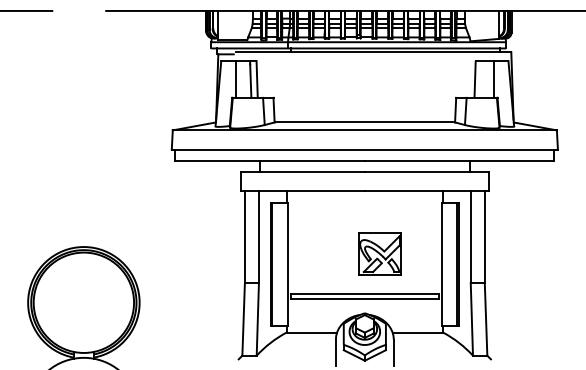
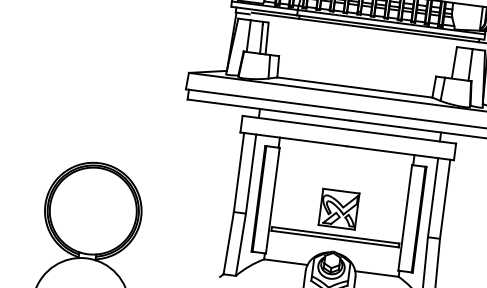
part: (379, 253) -> (338, 208), moved

